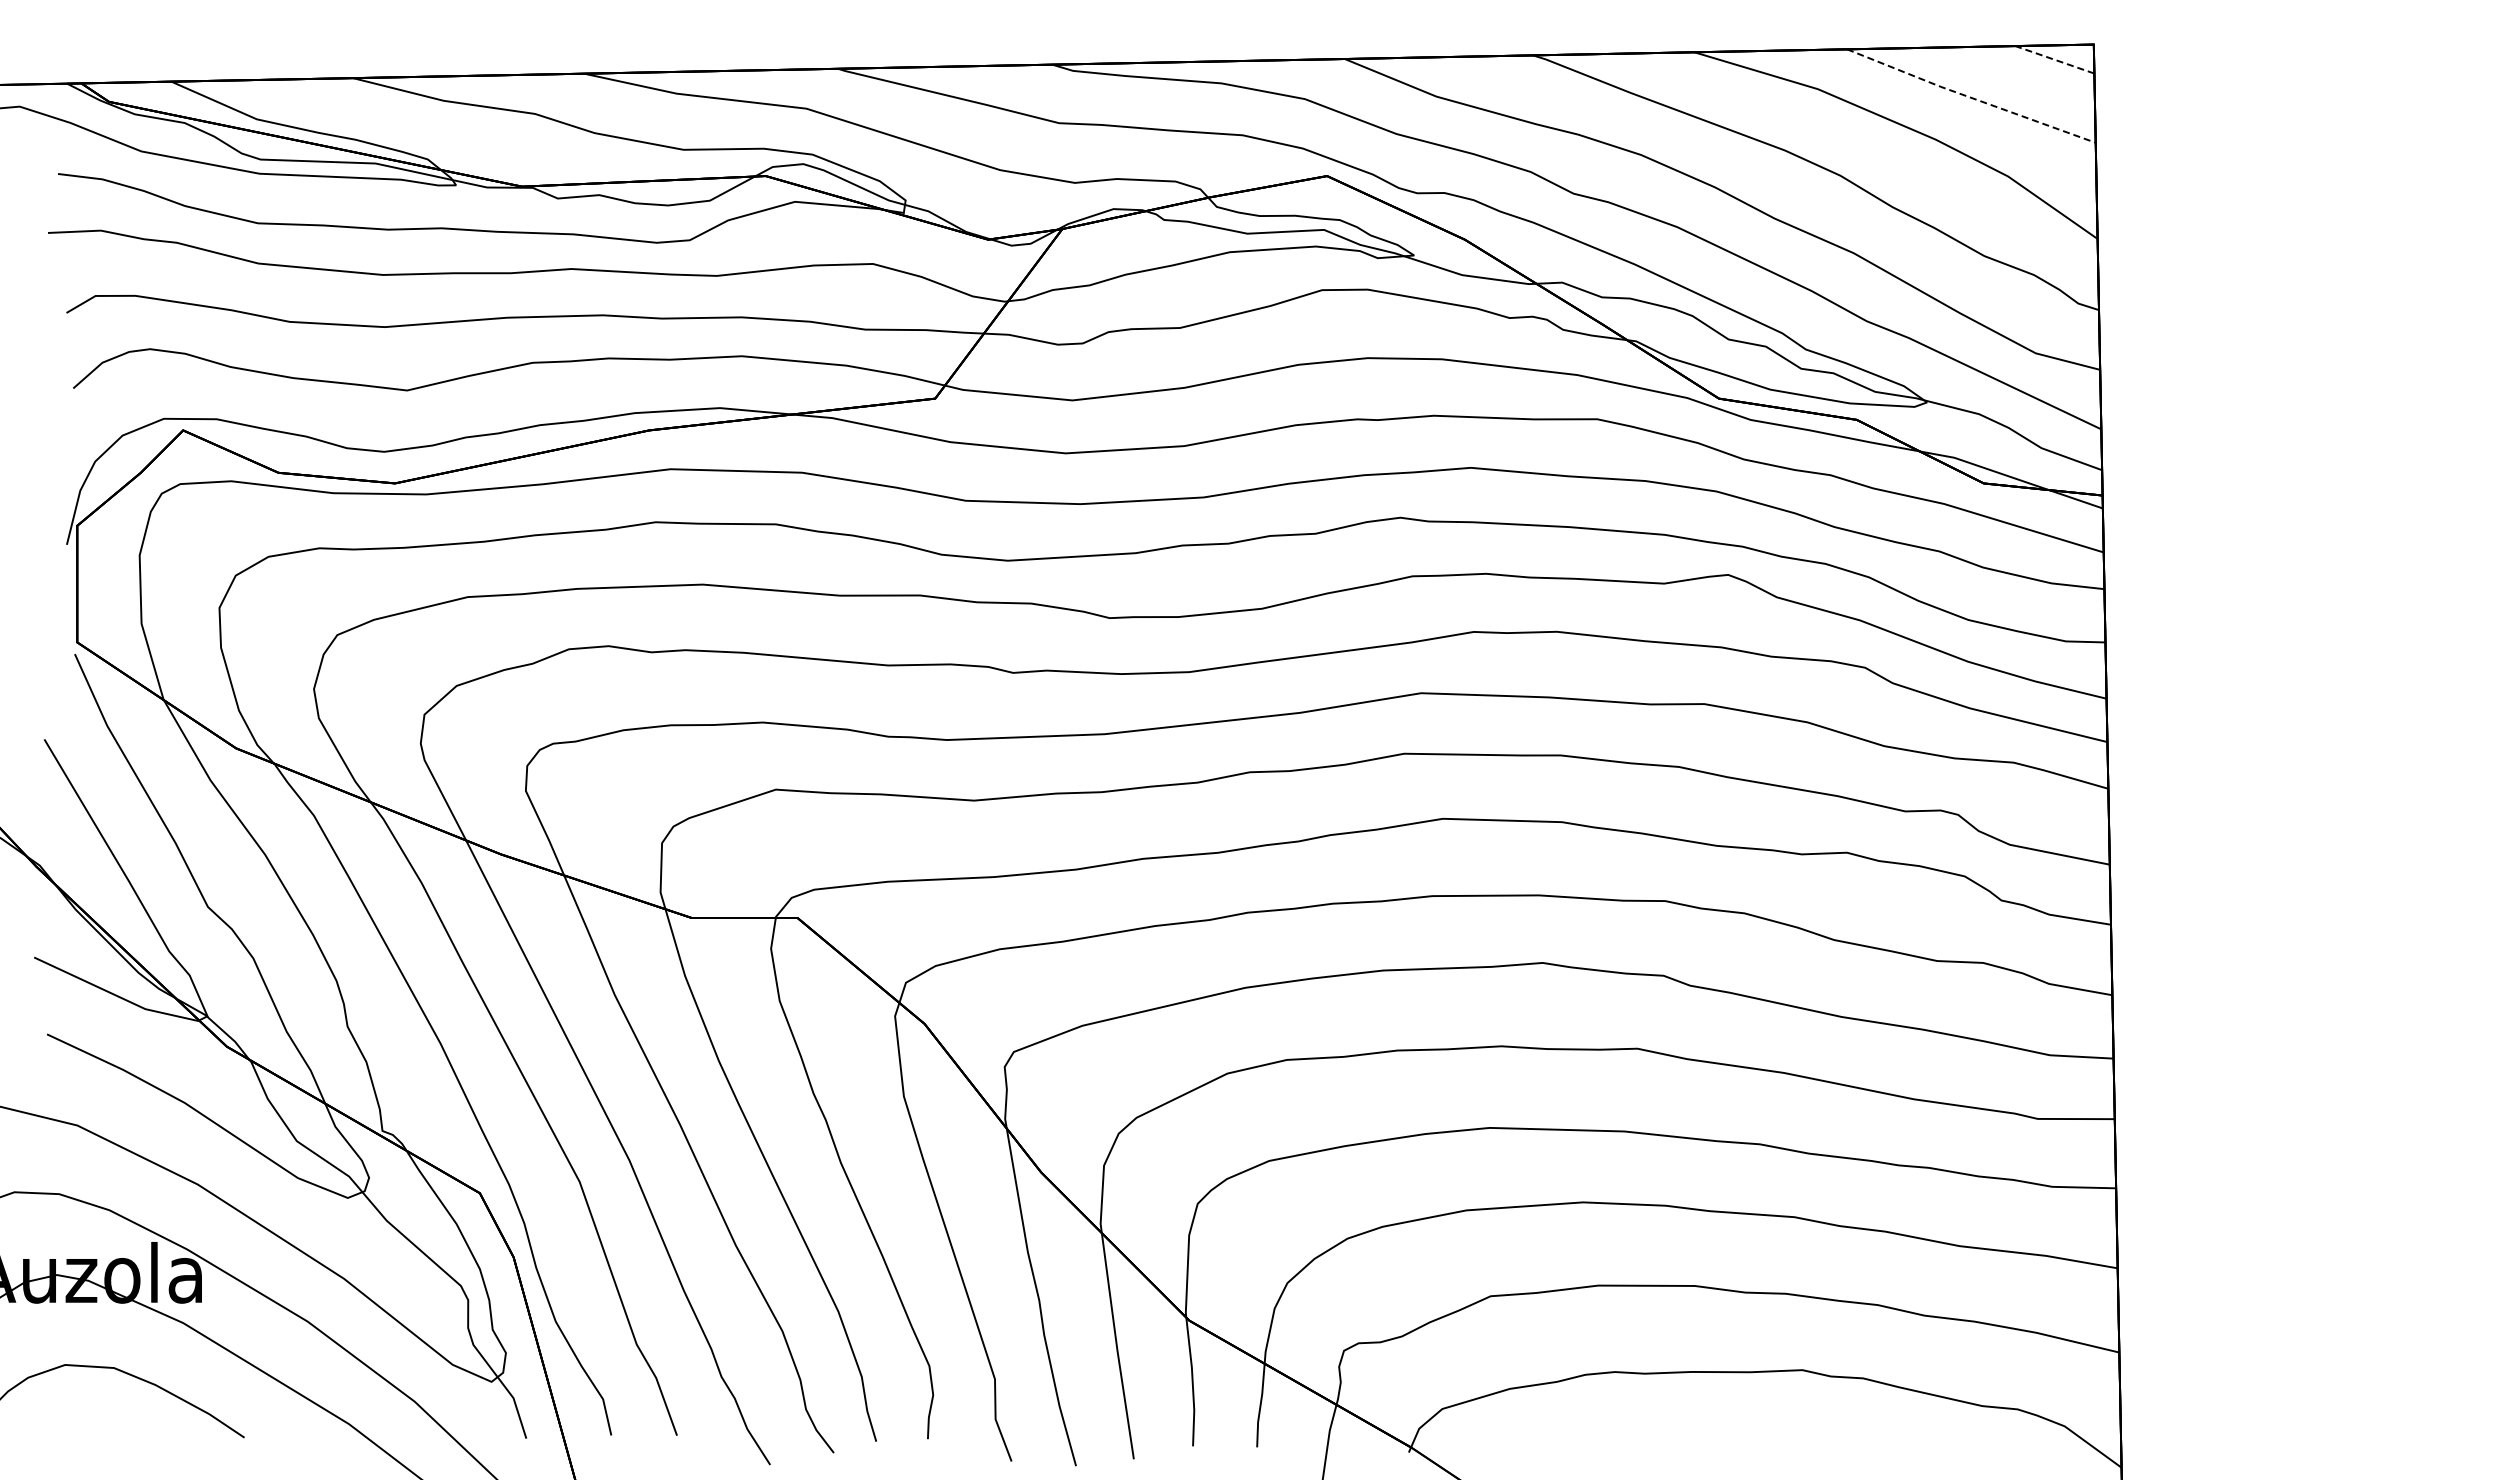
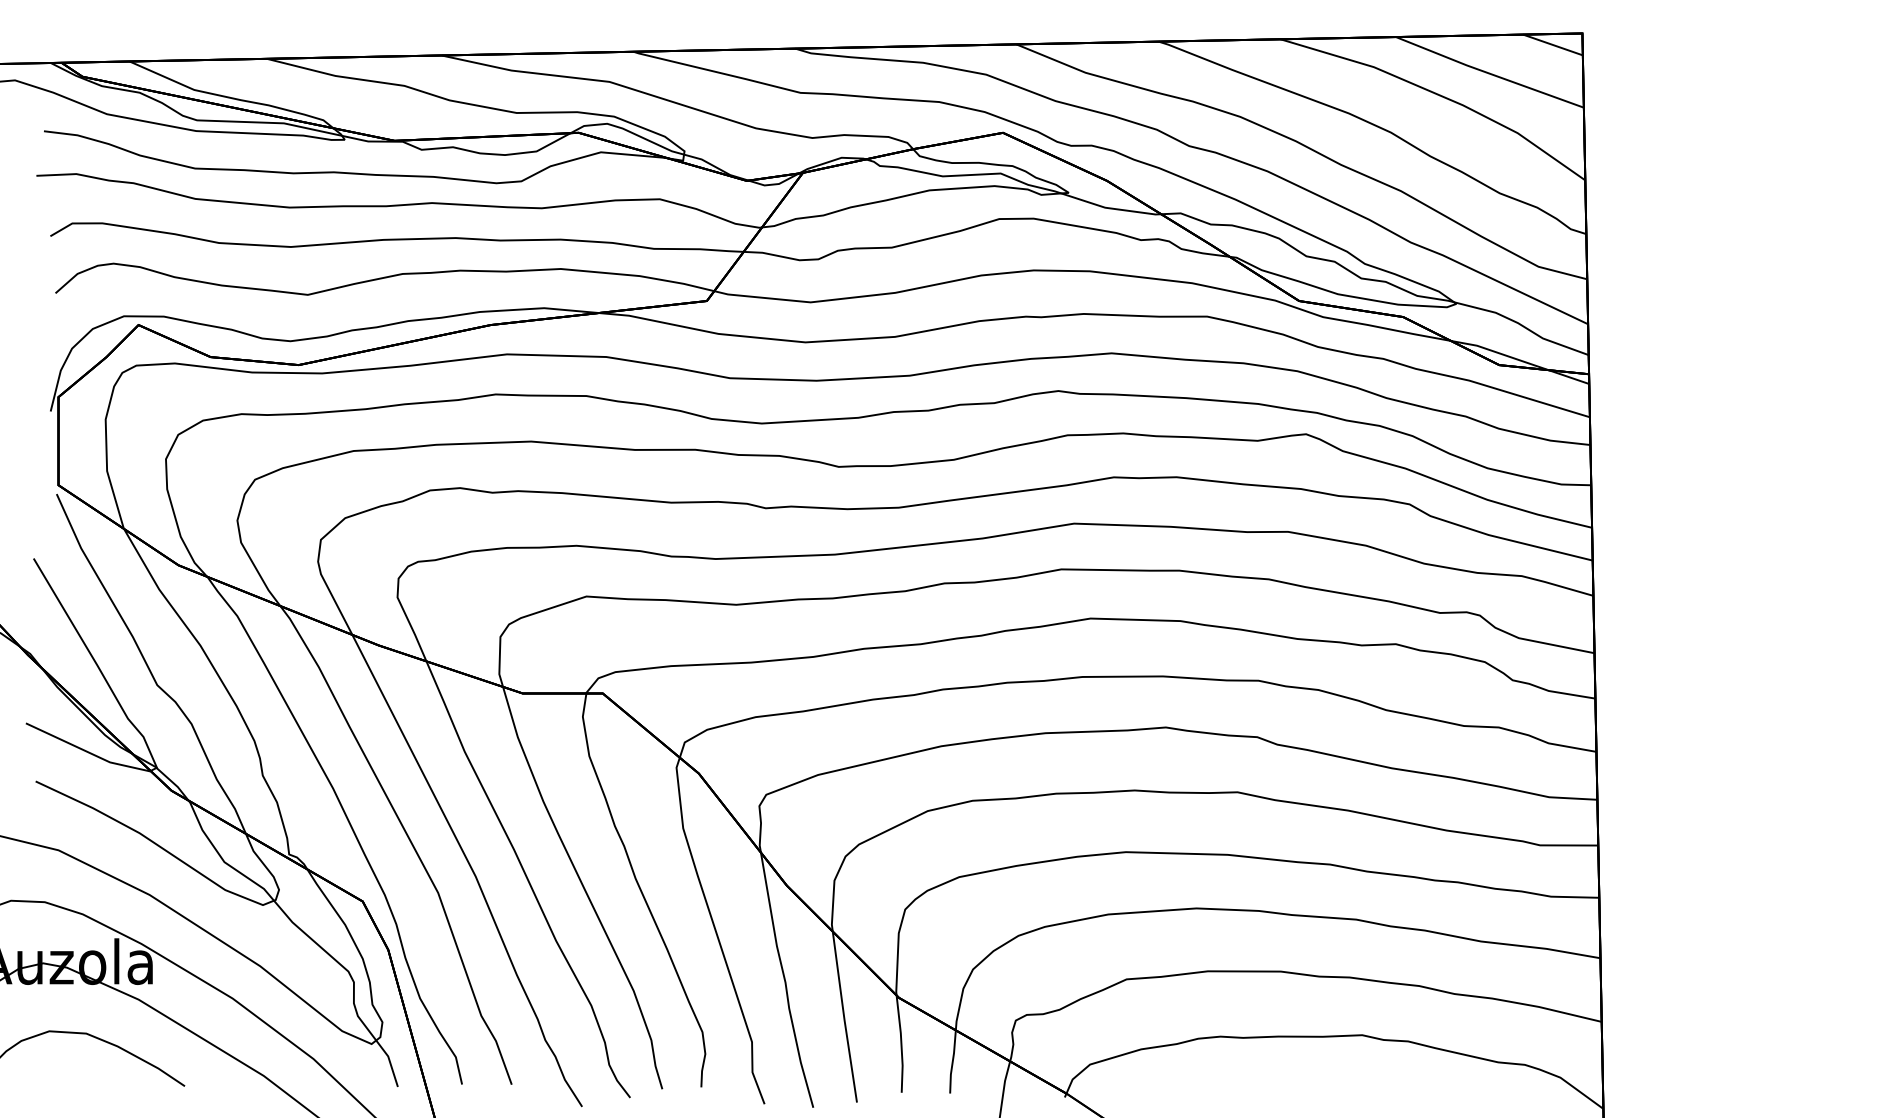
line: (2054, 59) -> (1552, 44), dashed -> solid
line: (1970, 97) -> (1489, 73), dashed -> solid

